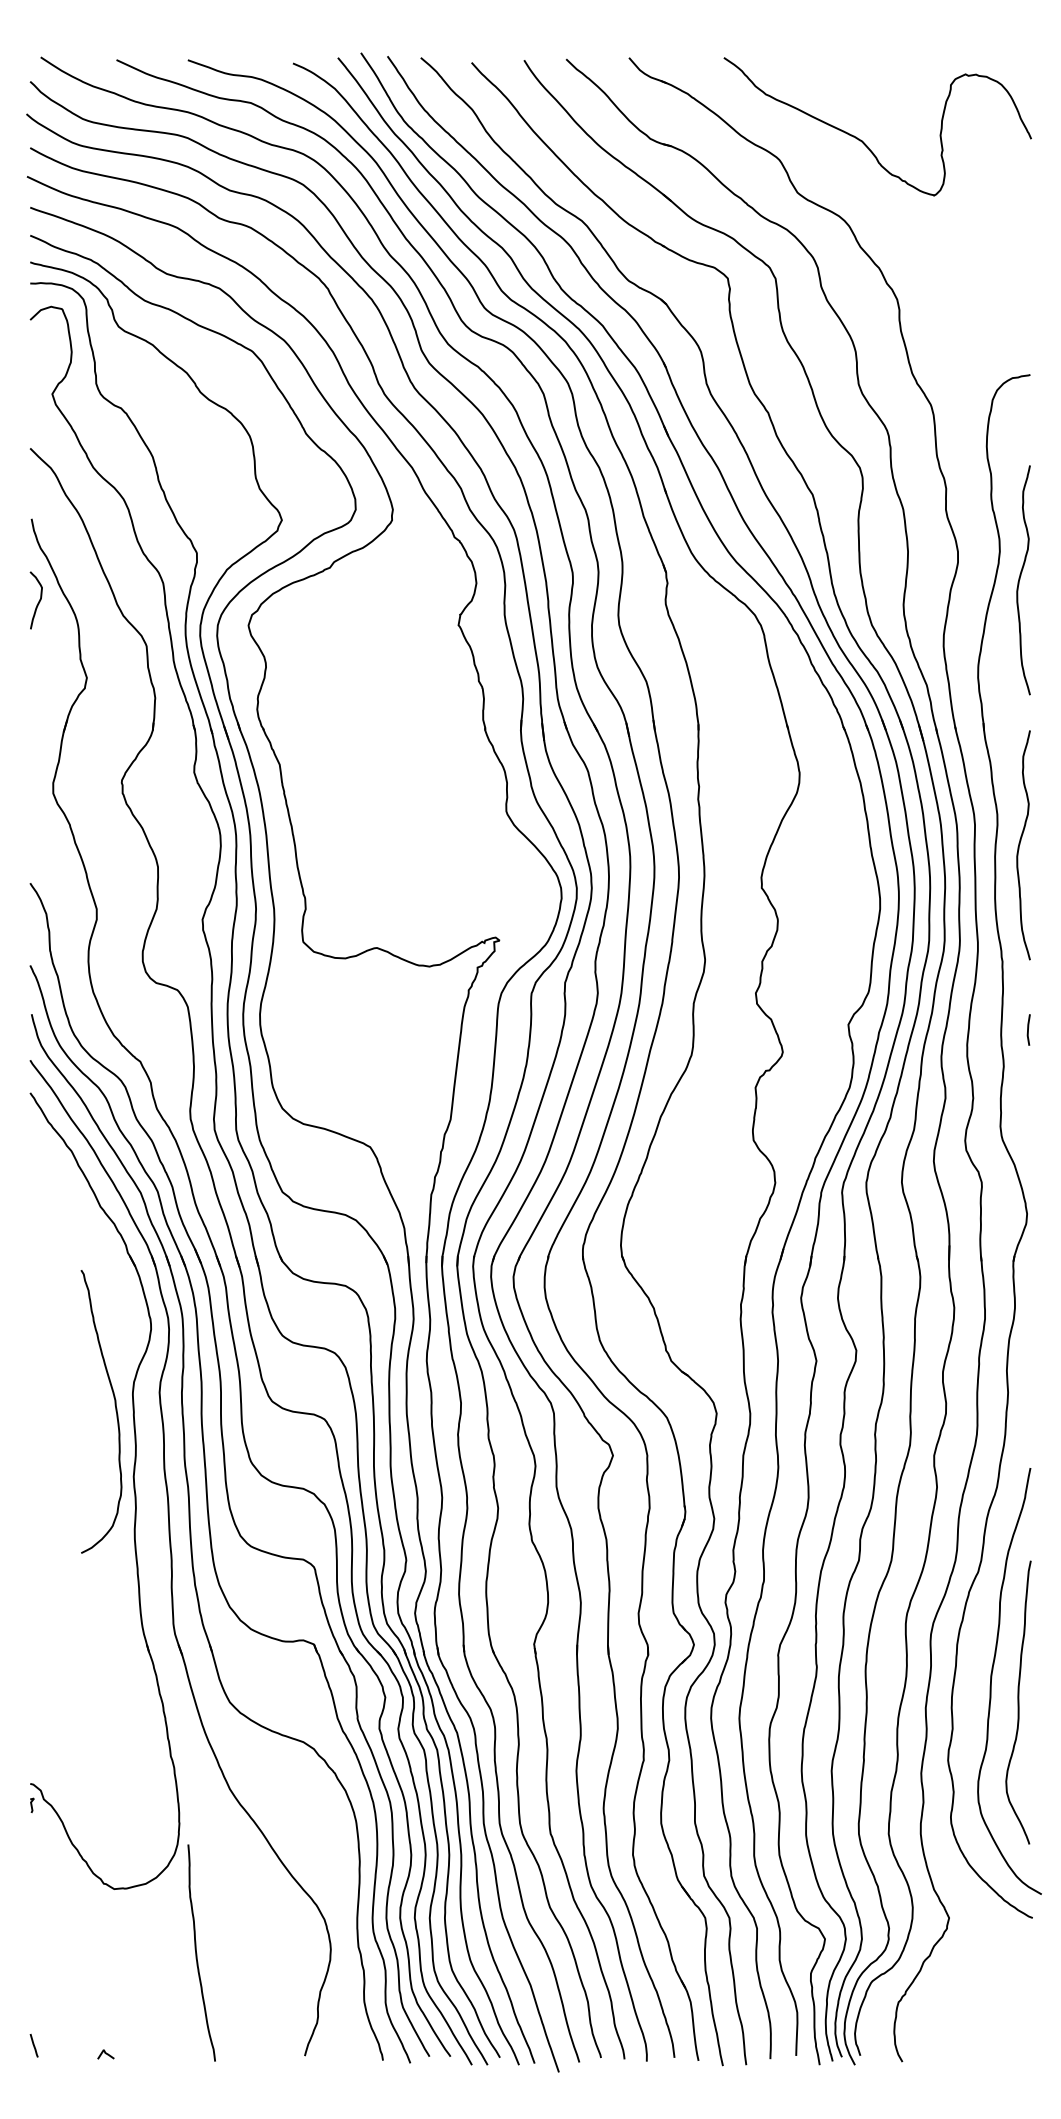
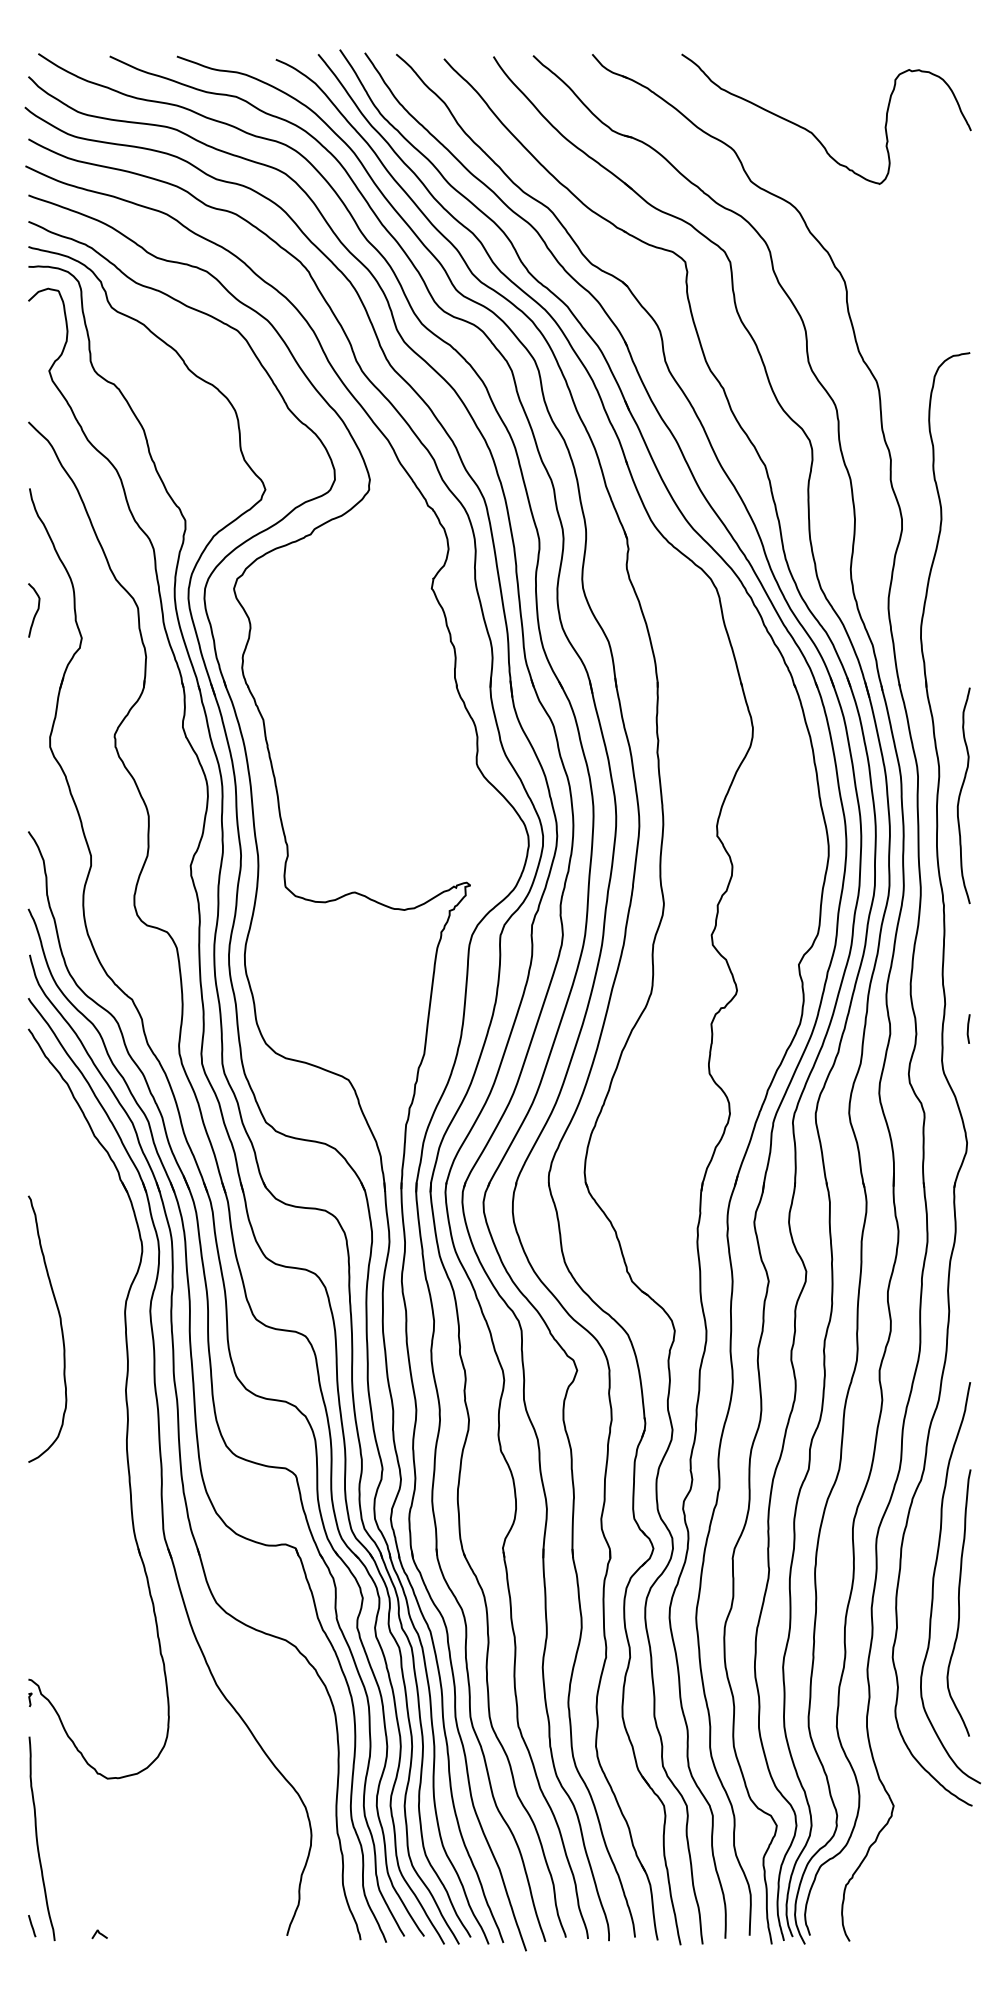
curve: (1020, 579) -> (960, 545), removed
curve: (38, 601) -> (36, 611), moved
line: (1028, 1029) -> (968, 1028), moved
curve: (115, 1411) -> (60, 1328), moved
curve: (197, 1953) -> (38, 1839), moved

